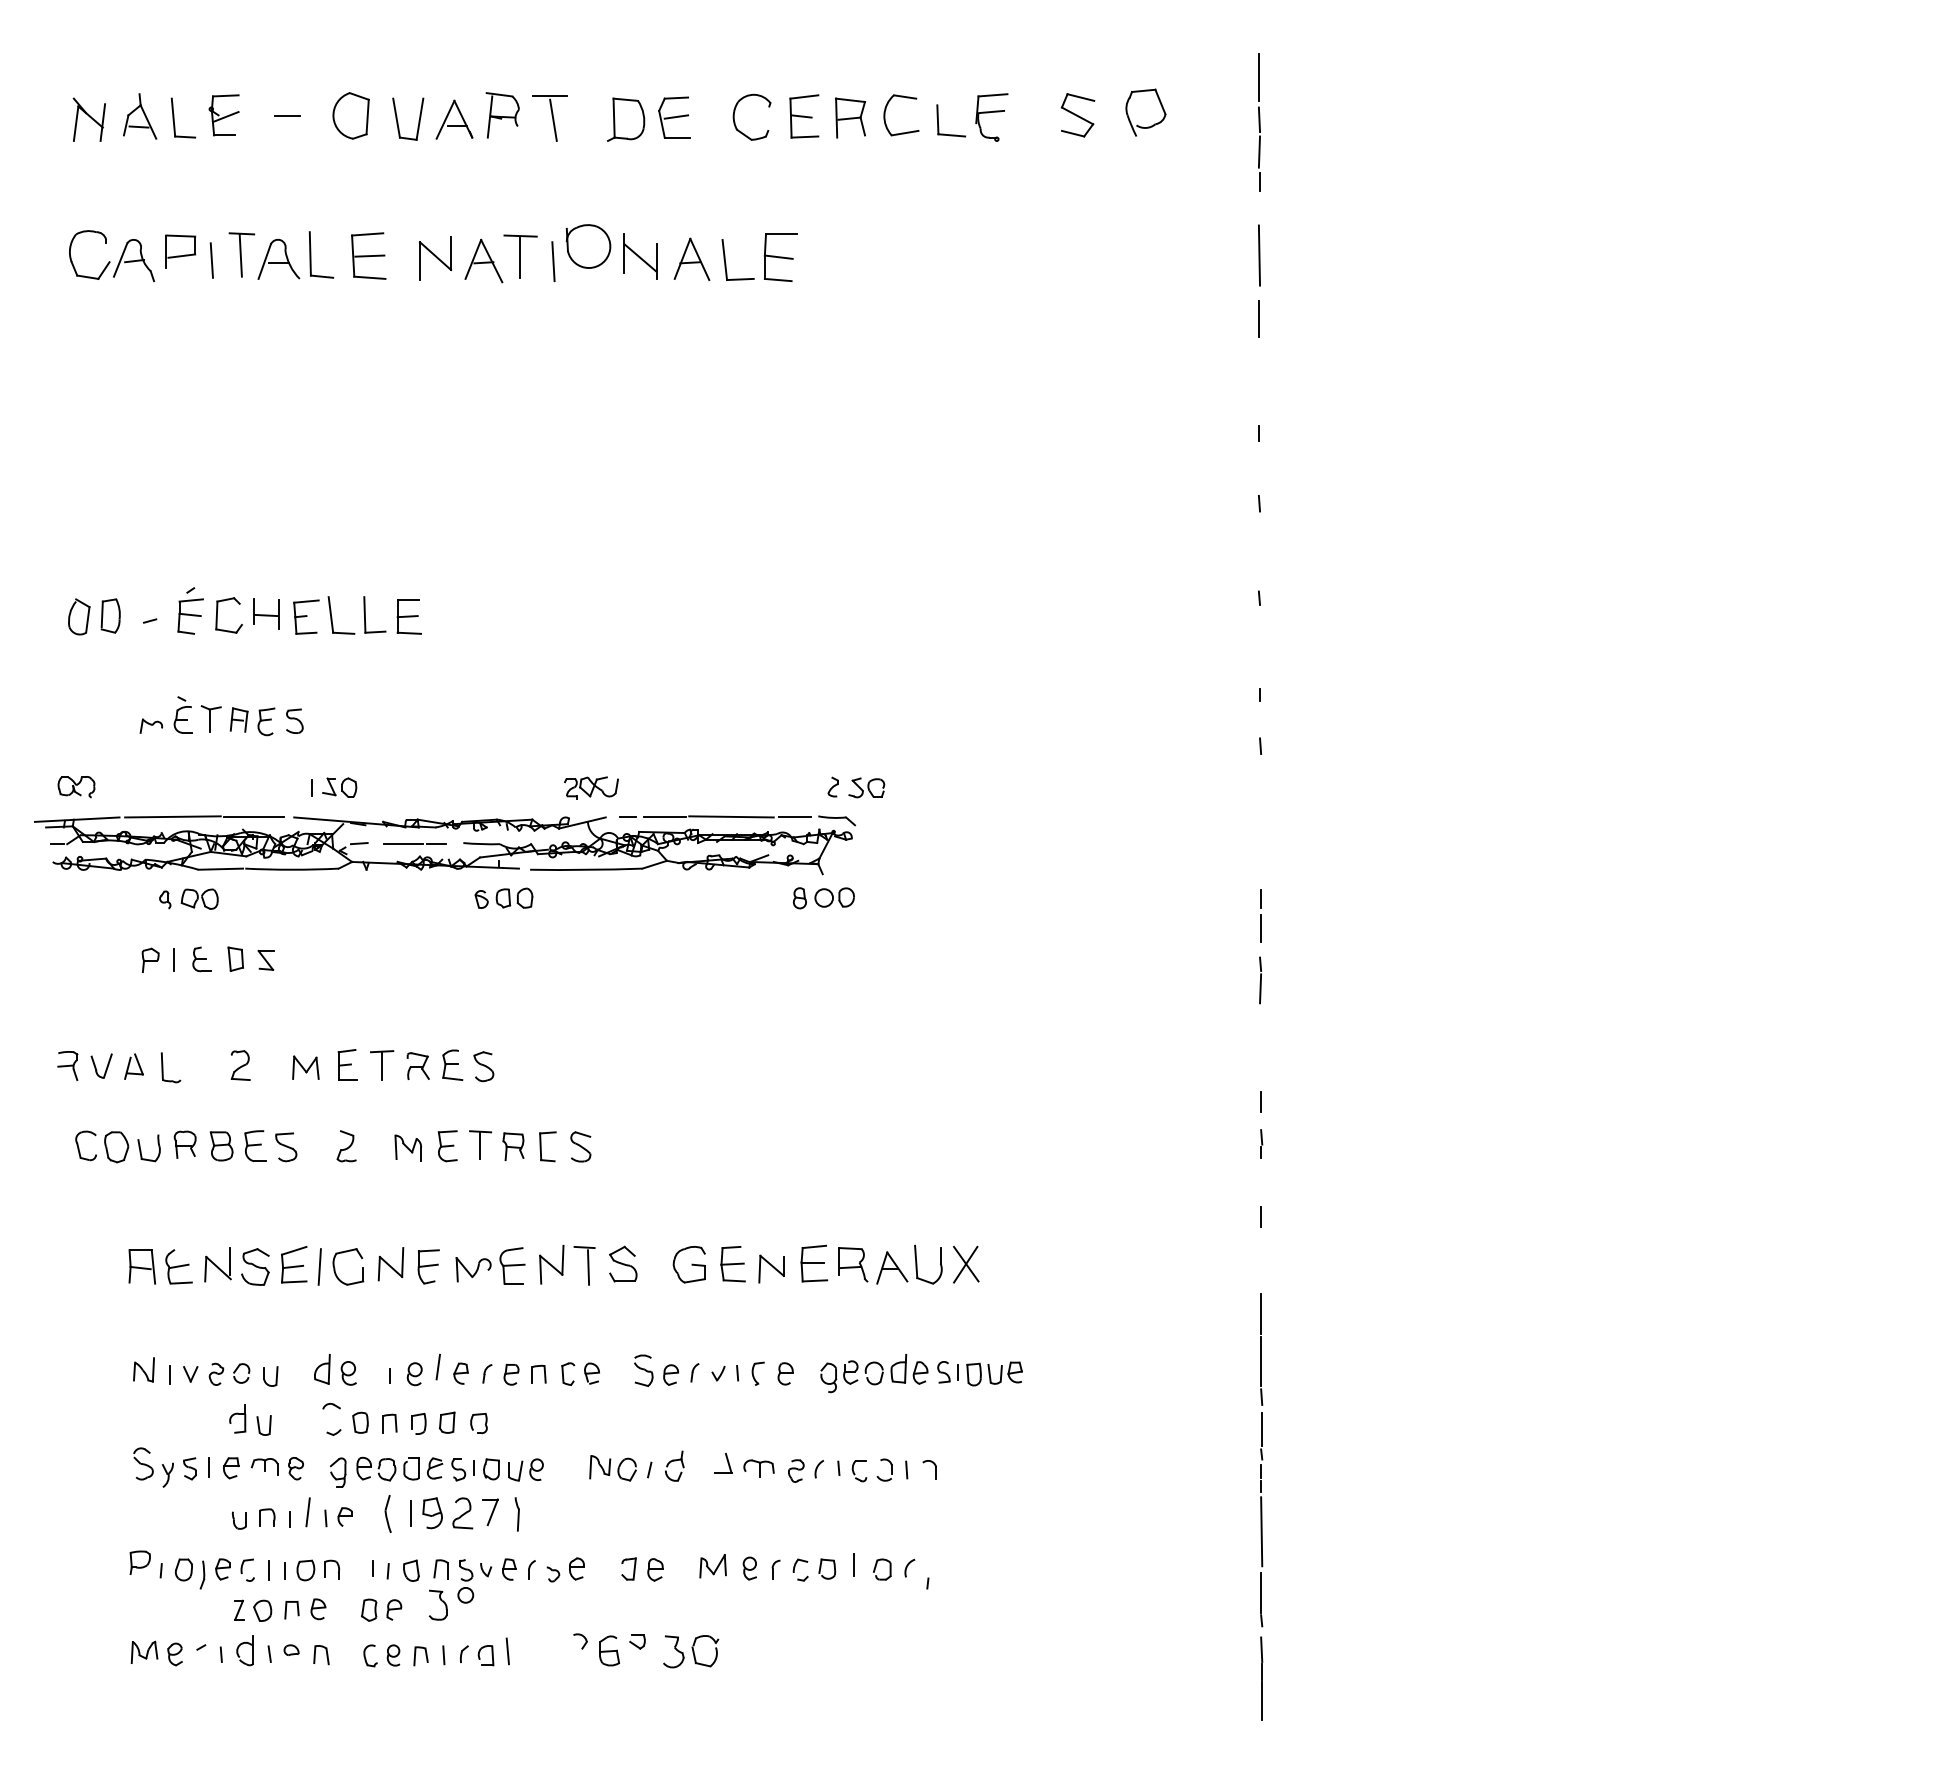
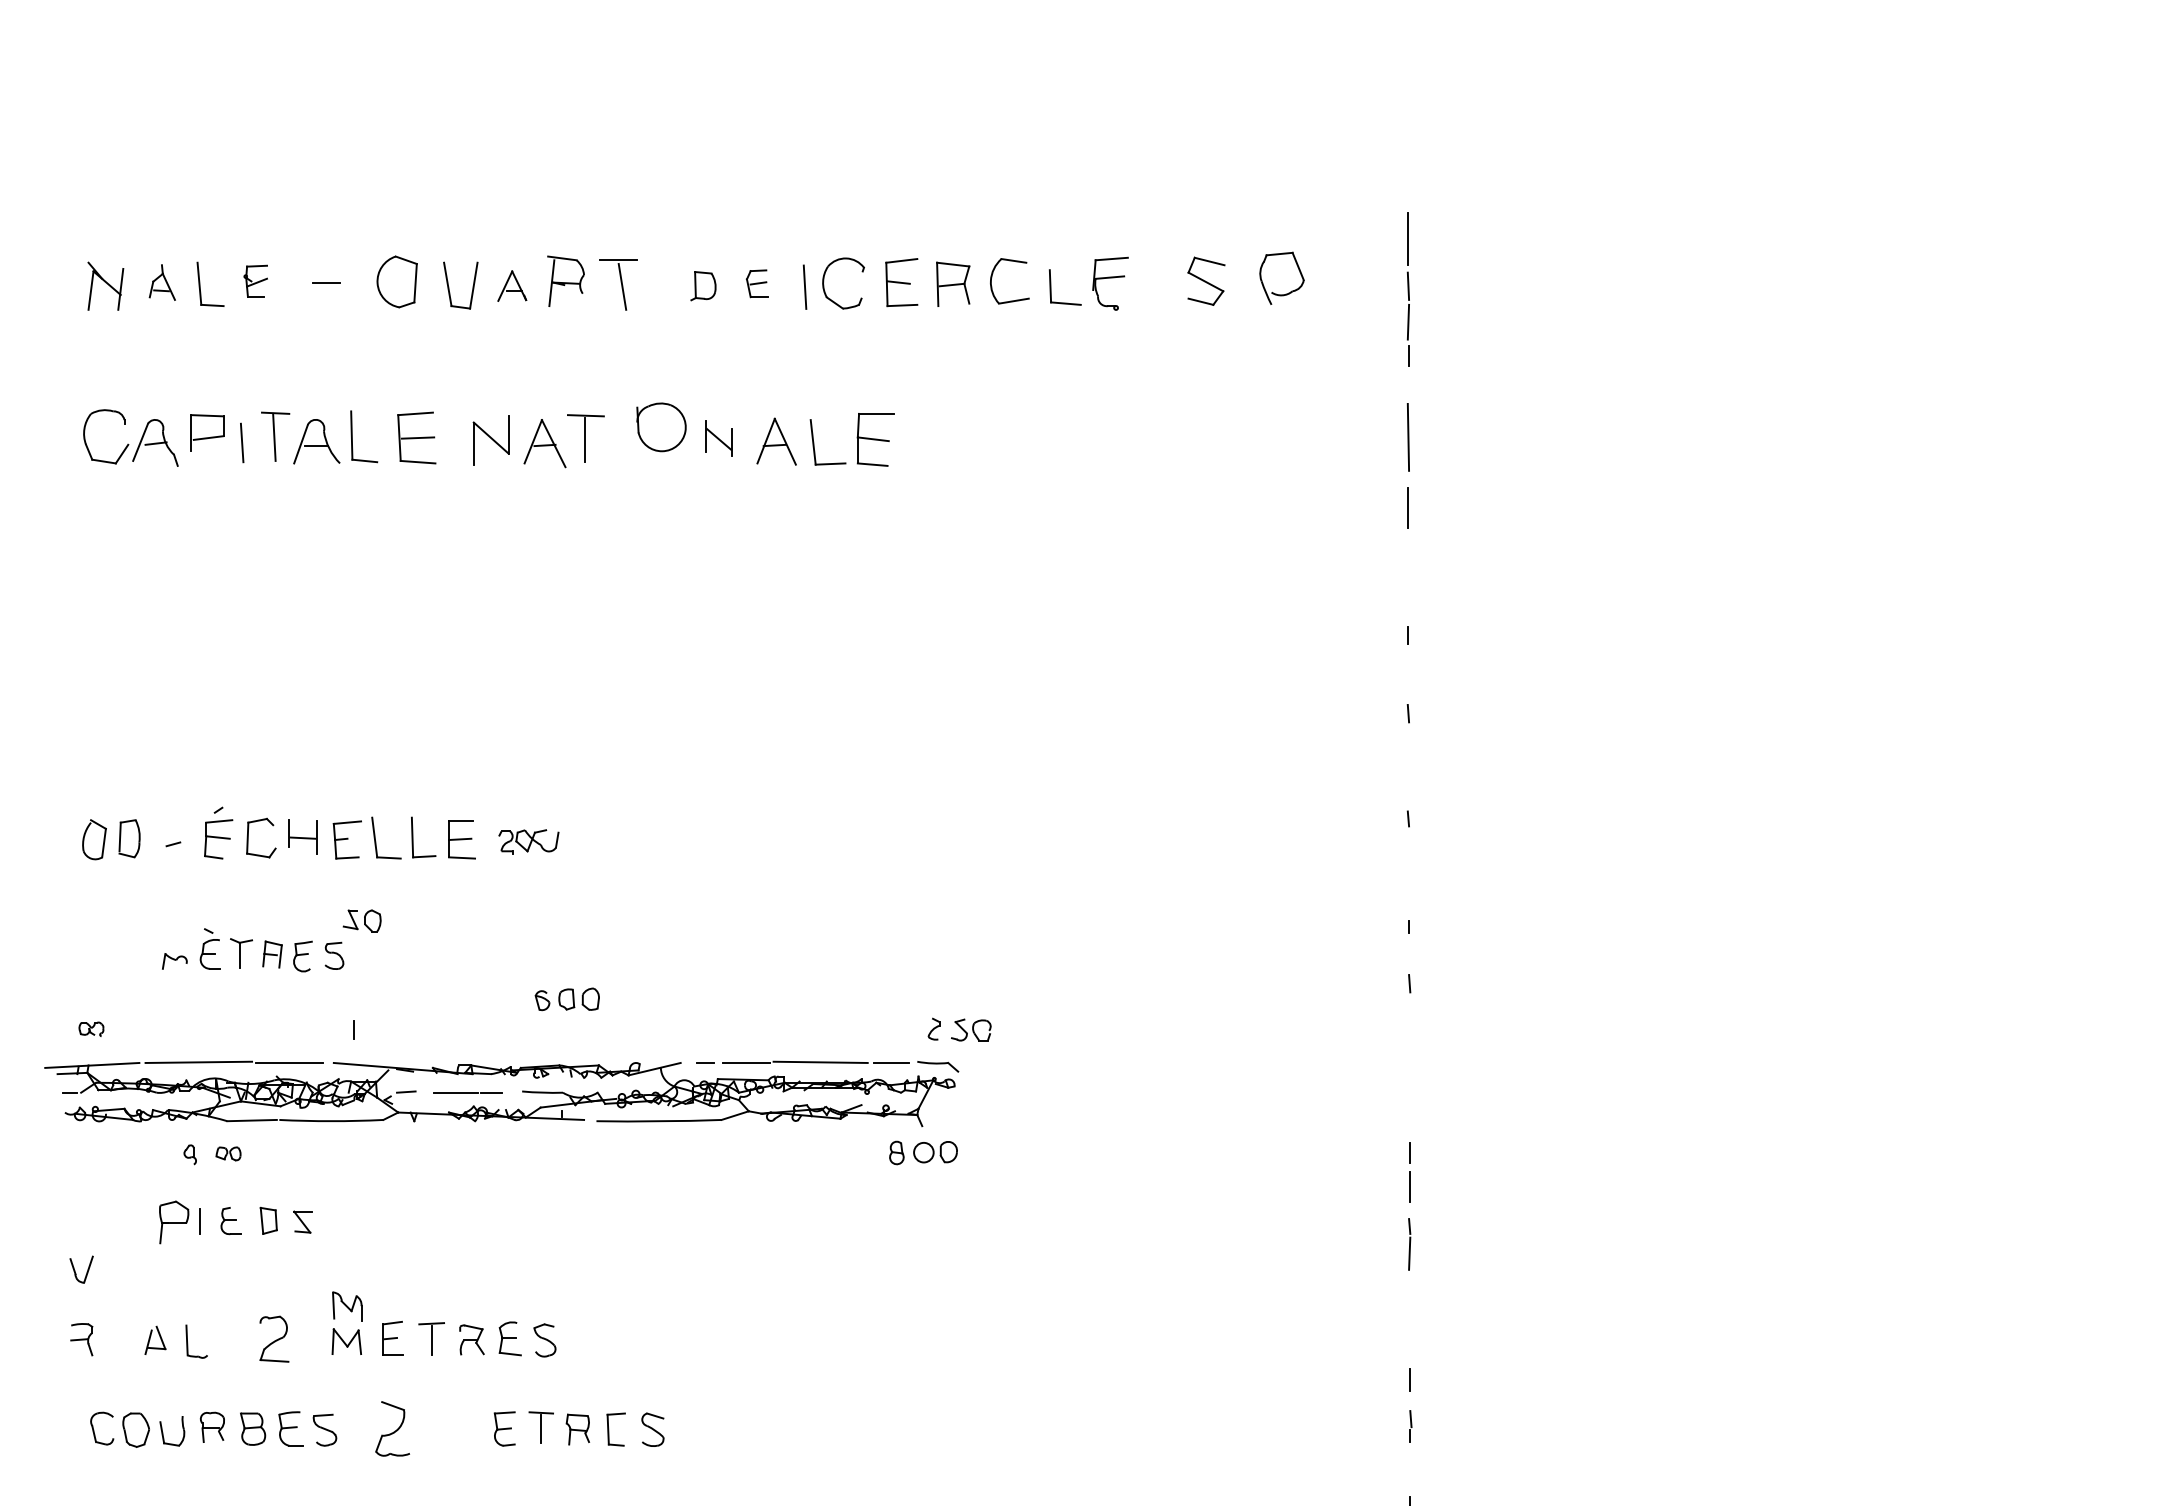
part: (223, 115) -> (255, 281), size x0.7
part: (140, 116) -> (162, 282), size x0.7
part: (674, 117) -> (757, 283), size x0.6
part: (454, 119) -> (512, 285), size x0.7
part: (626, 119) -> (703, 285), size x0.6
part: (640, 256) -> (719, 438), size x0.7
line: (553, 261) -> (805, 287), moved
part: (76, 787) -> (91, 1029), size x0.6
part: (339, 787) -> (361, 920), moved
part: (591, 787) -> (528, 841), moved
part: (503, 897) -> (566, 998), moved
part: (199, 898) -> (228, 1153), size x0.6
part: (150, 959) -> (173, 1221), size x1.6
part: (101, 1065) -> (81, 1268), moved
part: (240, 1065) -> (274, 1339), size x1.4
part: (346, 1146) -> (392, 1429), size x1.6
part: (407, 1147) -> (346, 1305), moved

